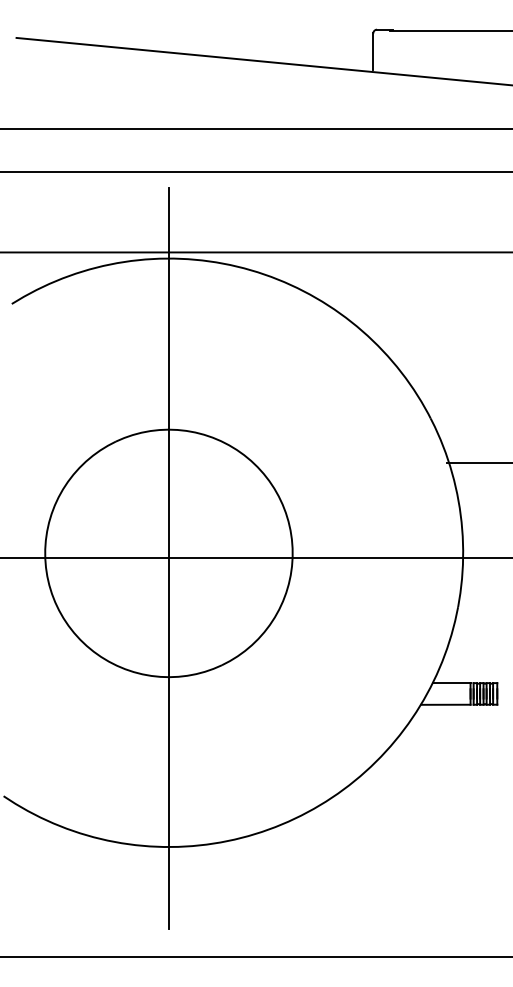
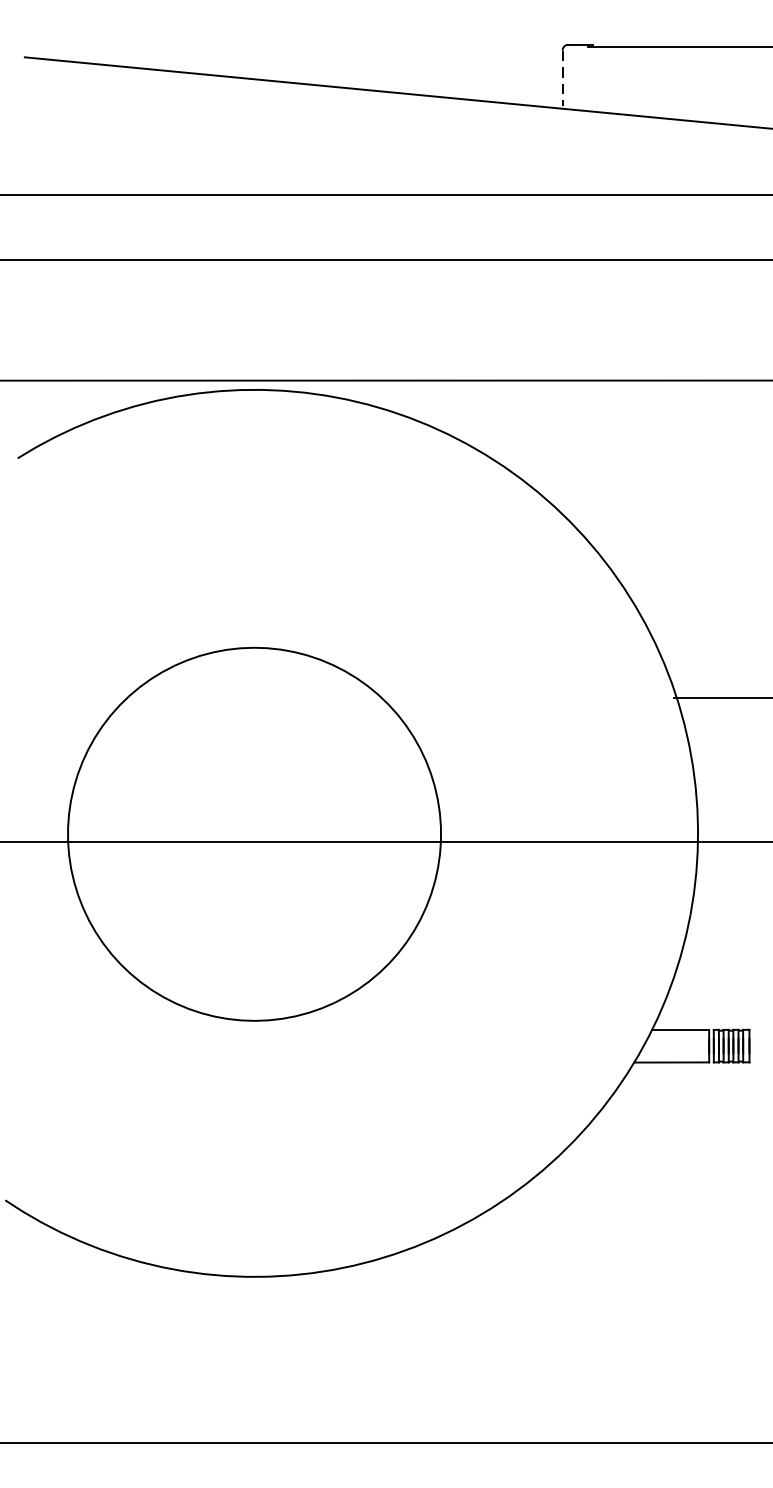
line: (373, 52) -> (562, 79), solid -> dashed
line: (168, 558) -> (253, 841), removed

